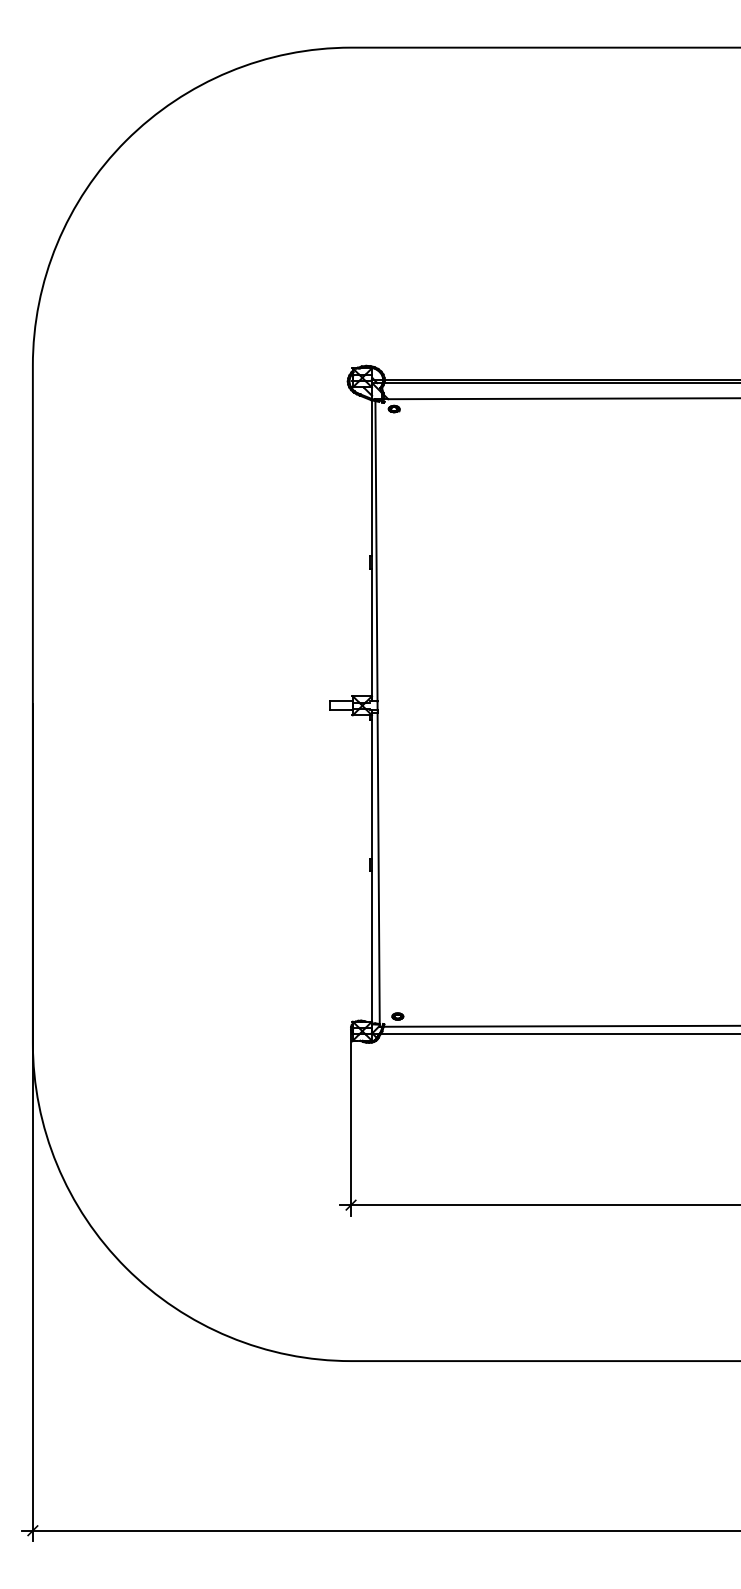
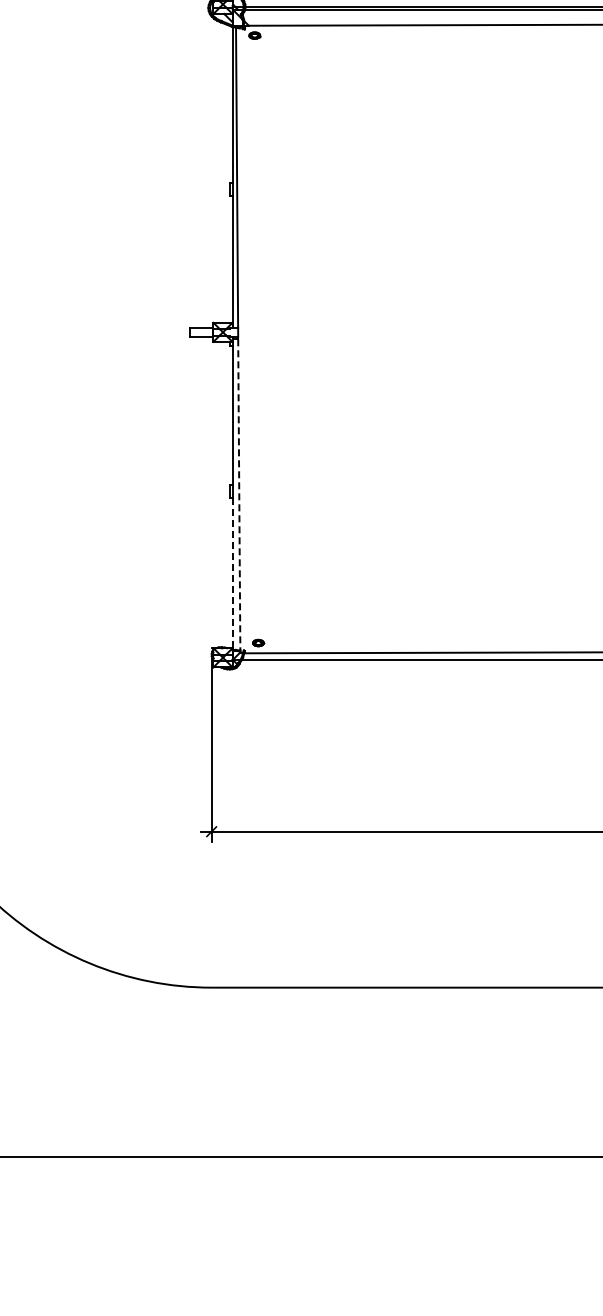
line: (378, 868) -> (239, 495), solid -> dashed
line: (372, 947) -> (233, 574), solid -> dashed

